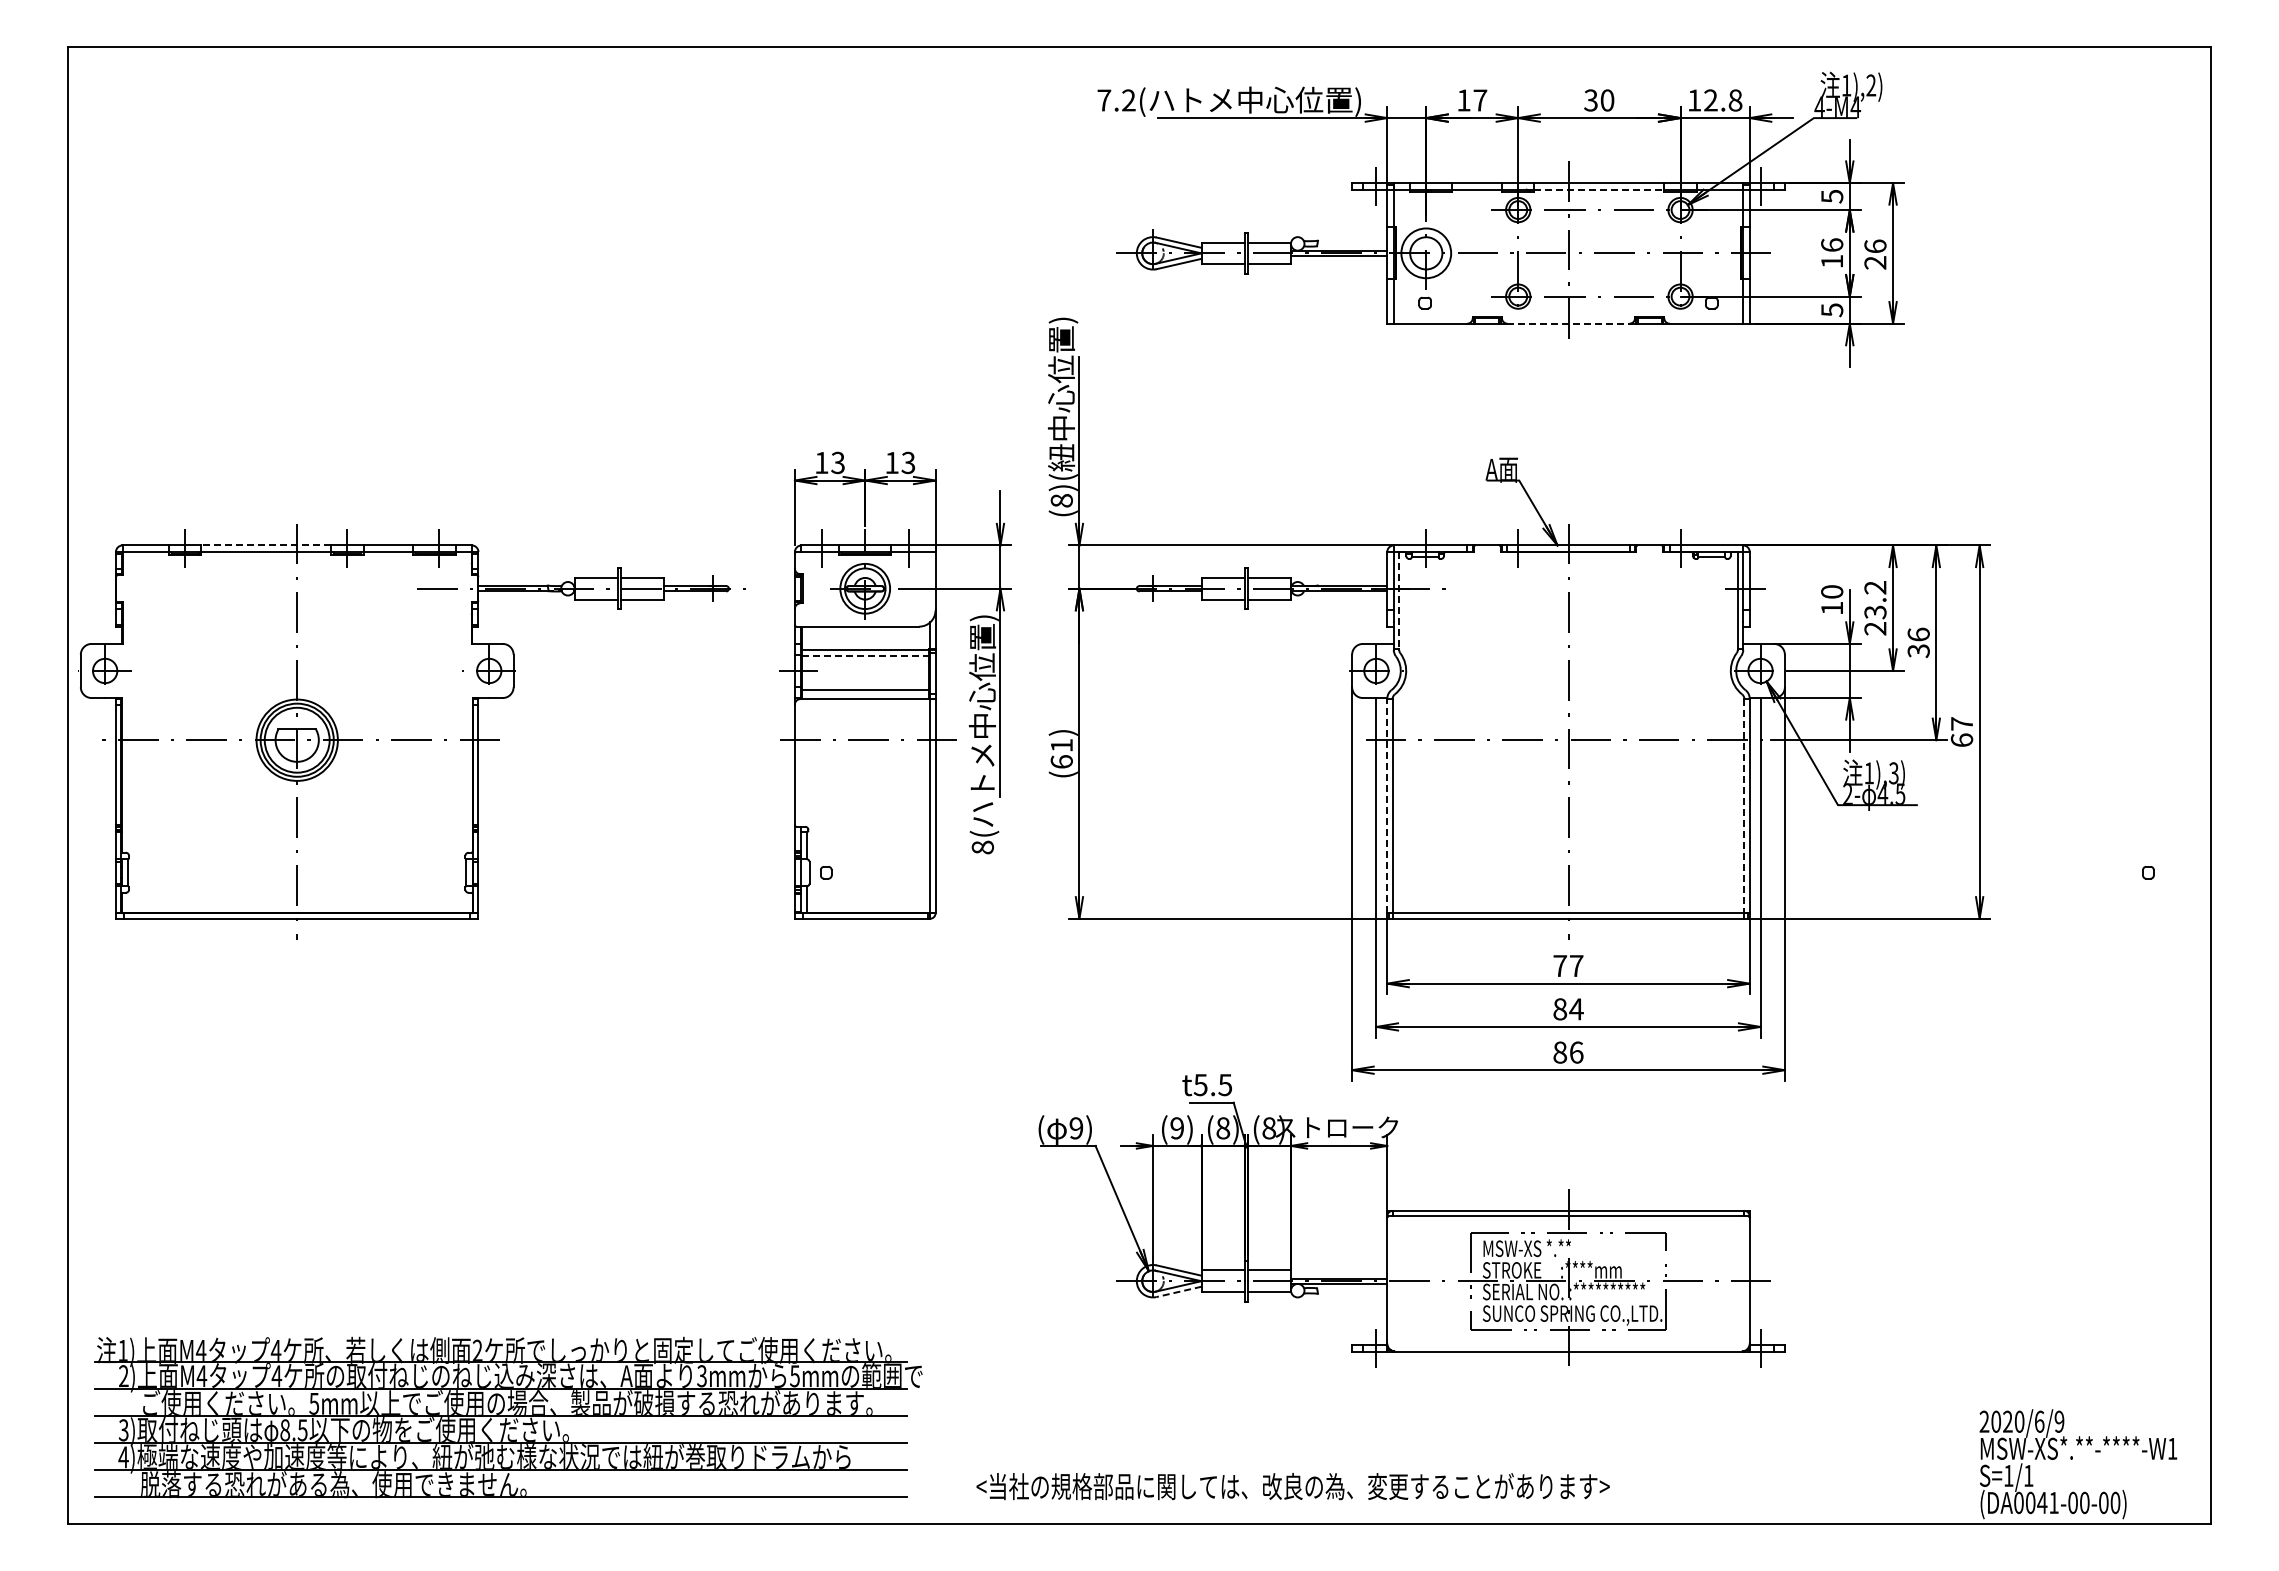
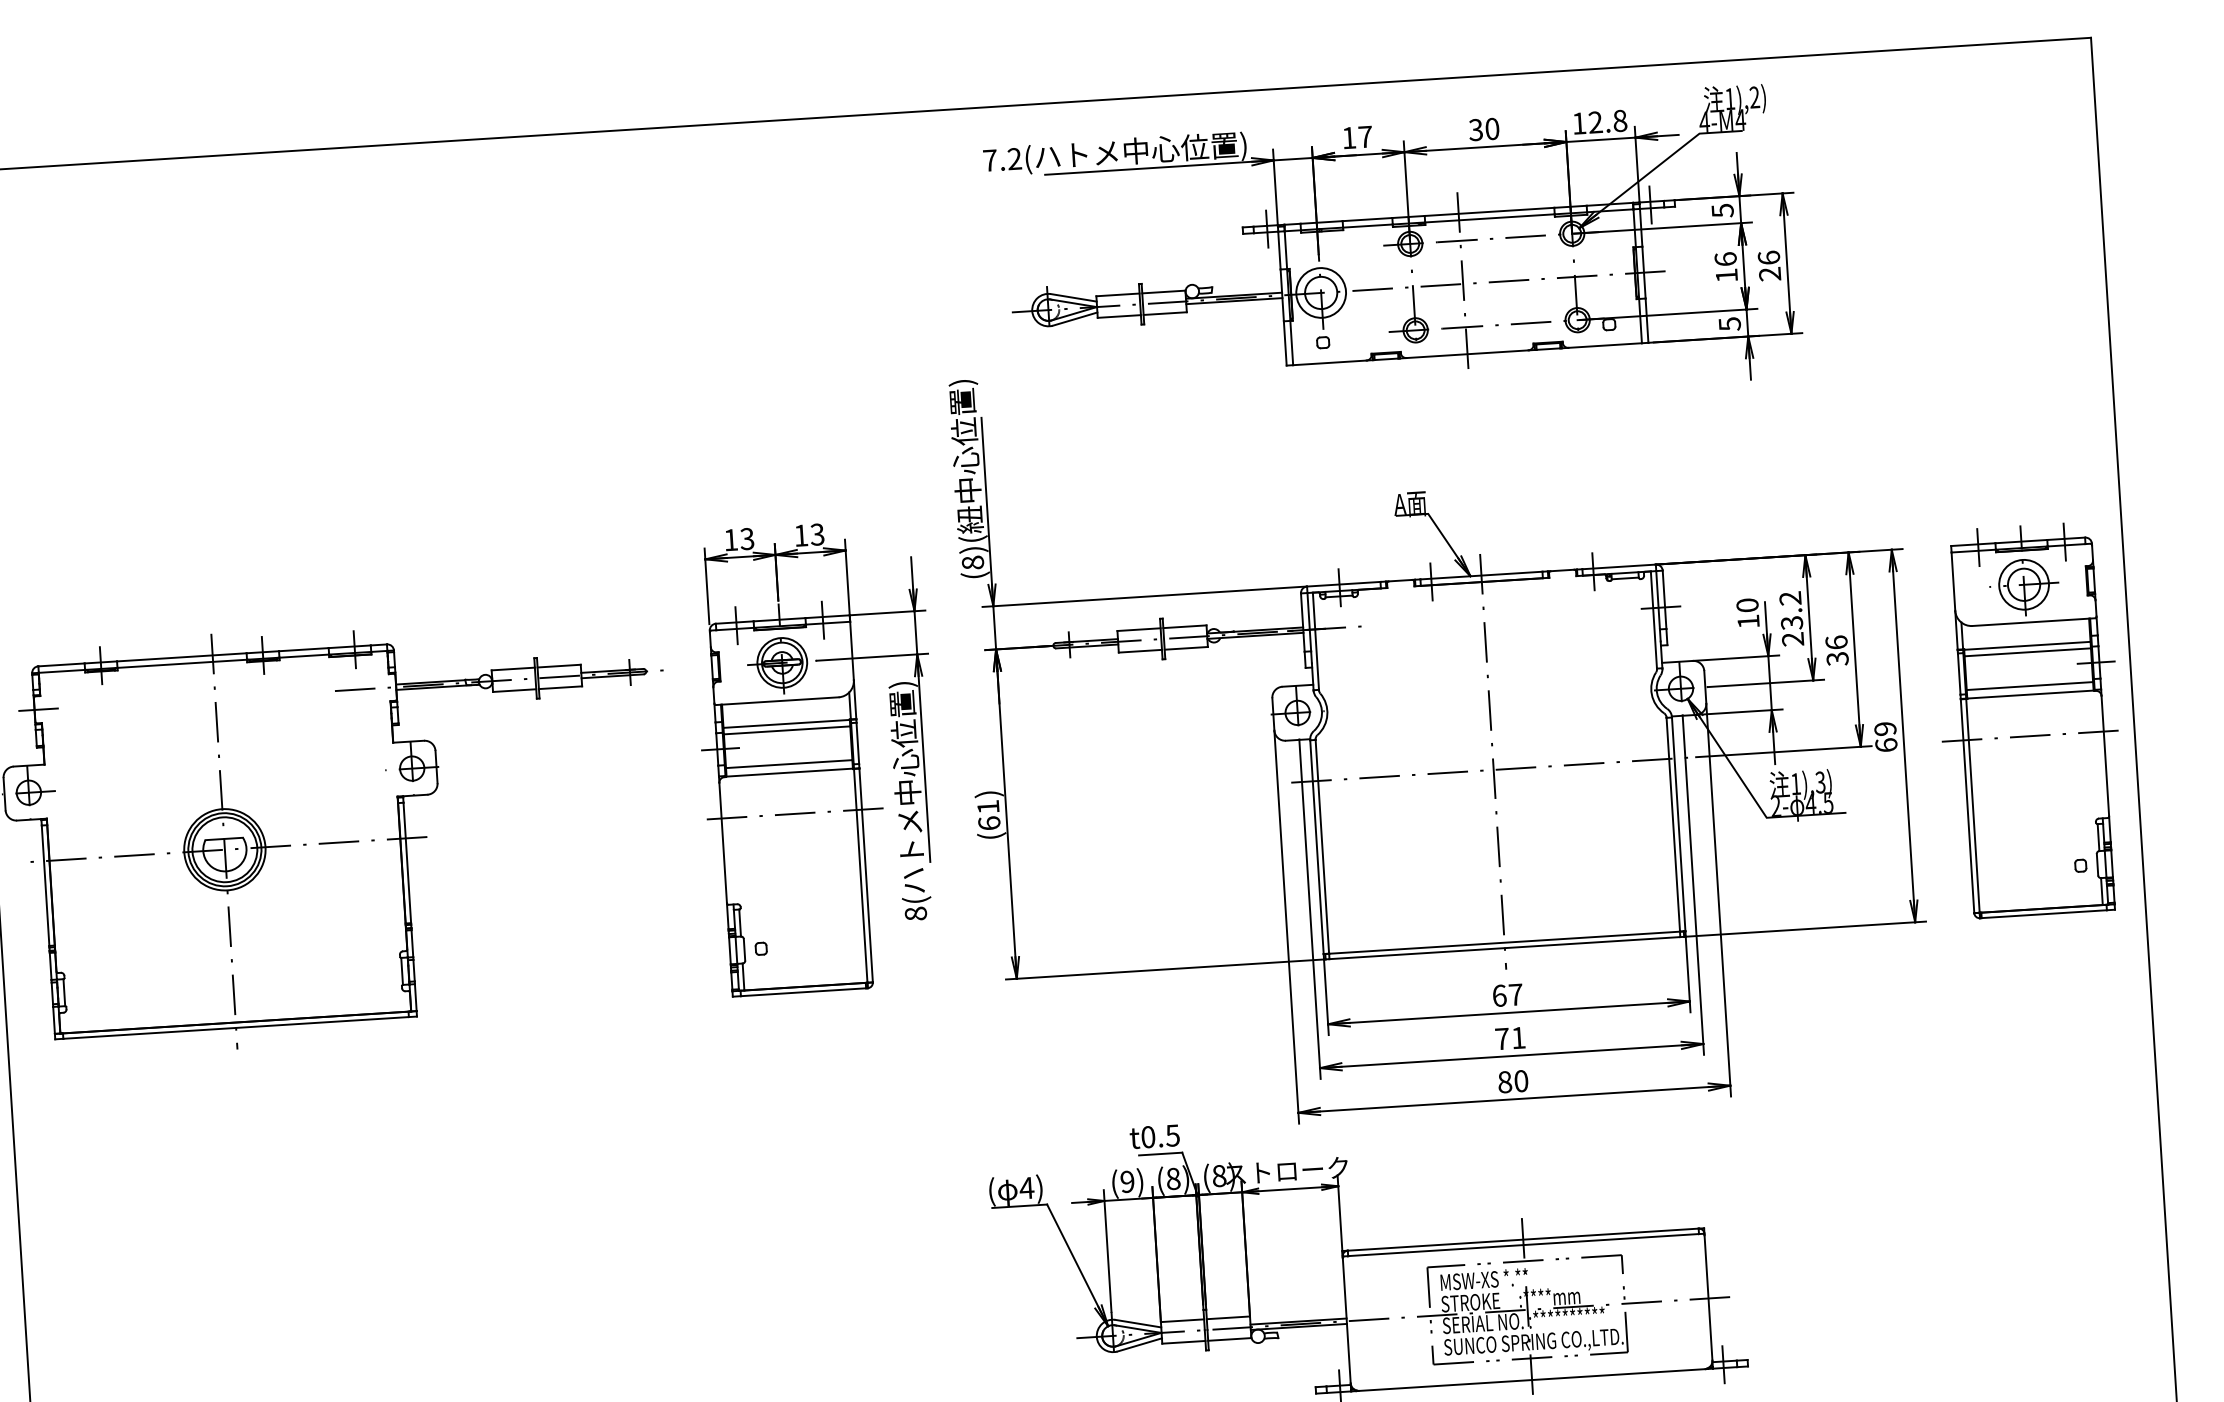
line: (1599, 189) -> (1490, 218), dashed -> solid
line: (1569, 323) -> (1468, 353), dashed -> solid
line: (266, 545) -> (182, 657), dashed -> solid
line: (121, 588) -> (40, 709), added
line: (1399, 600) -> (1316, 641), dashed -> solid
line: (866, 656) -> (787, 730), dashed -> solid
text: (1961, 723) -> (1884, 728), 67 -> 69
part: (2106, 724) -> (2029, 720), added
line: (1387, 805) -> (1317, 846), dashed -> solid
line: (1744, 806) -> (1673, 825), dashed -> solid
text: (1560, 965) -> (1499, 995), 77 -> 67
text: (1568, 1009) -> (1510, 1038), 84 -> 71
text: (1576, 1052) -> (1521, 1081), 86 -> 80
text: (1200, 1085) -> (1148, 1137), t5.5 -> t0.5
text: (1076, 1128) -> (1027, 1188), 9) -> 4)
line: (1178, 1291) -> (1139, 1344), dashed -> solid

